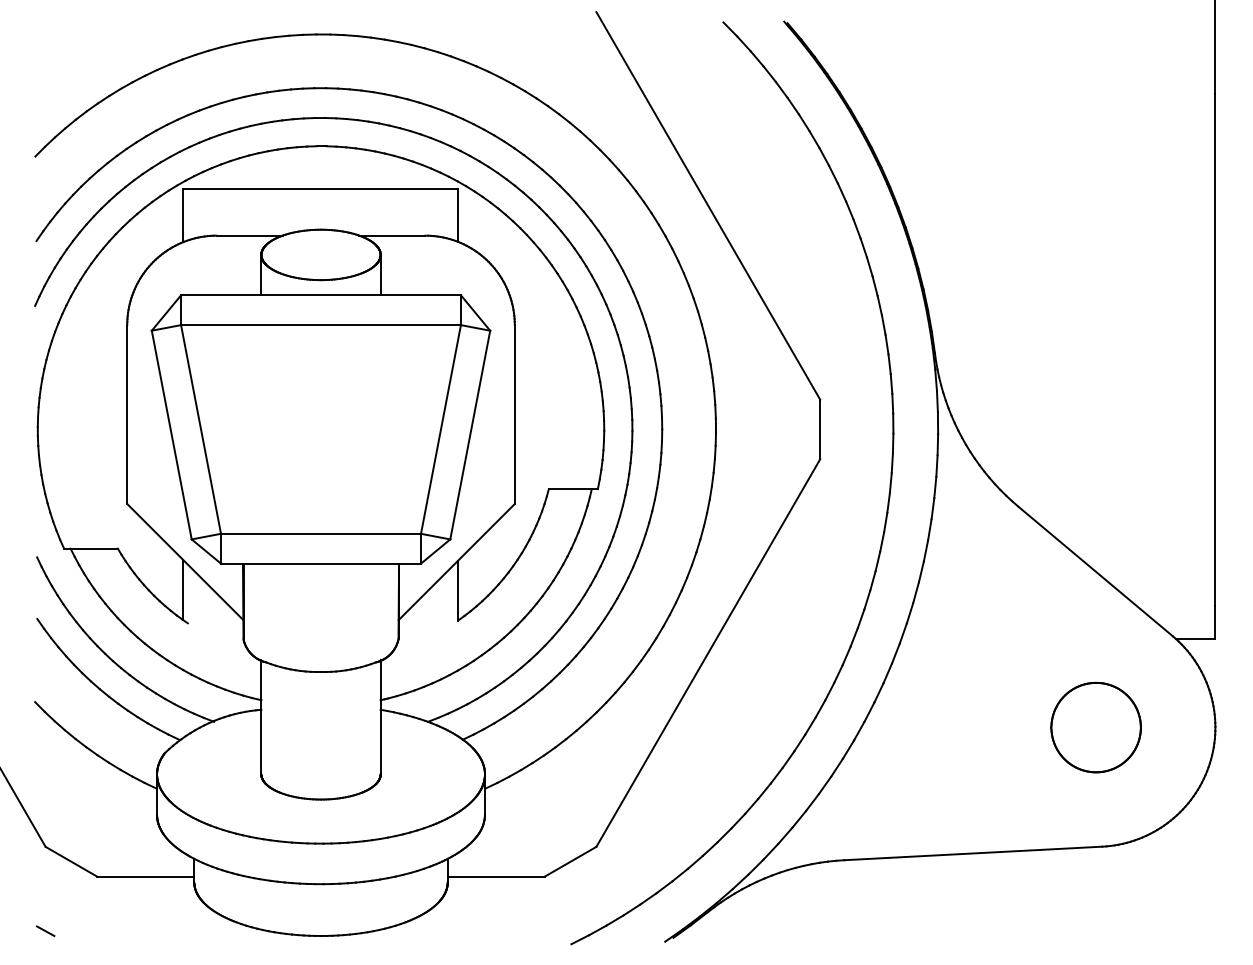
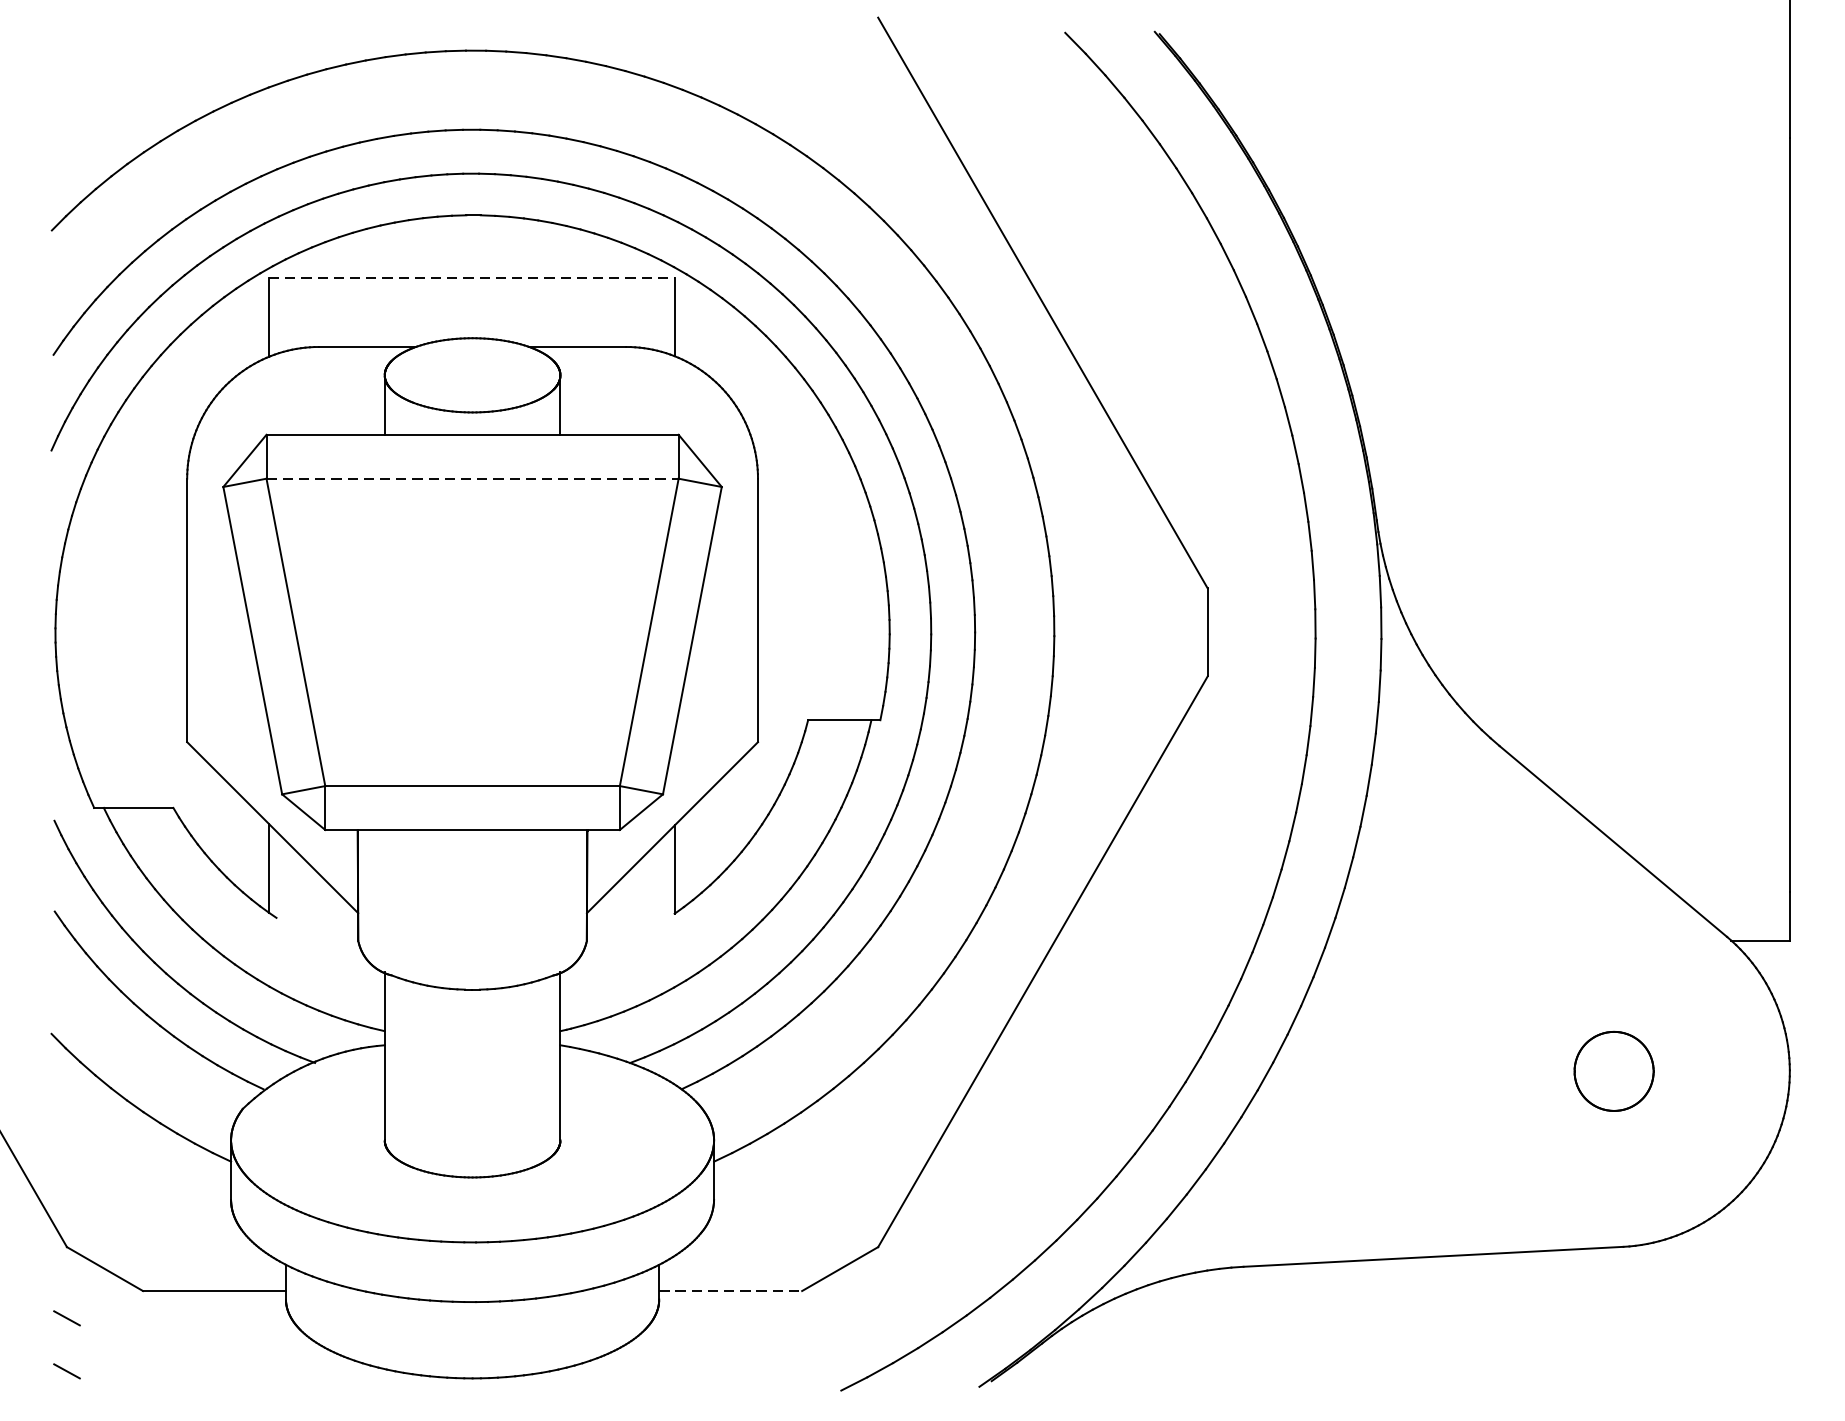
line: (320, 188) -> (471, 277), solid -> dashed
line: (321, 325) -> (473, 479), solid -> dashed
part: (1095, 727) -> (1613, 1071), size x0.6
line: (496, 876) -> (731, 1290), solid -> dashed
line: (45, 894) -> (66, 1317), added

